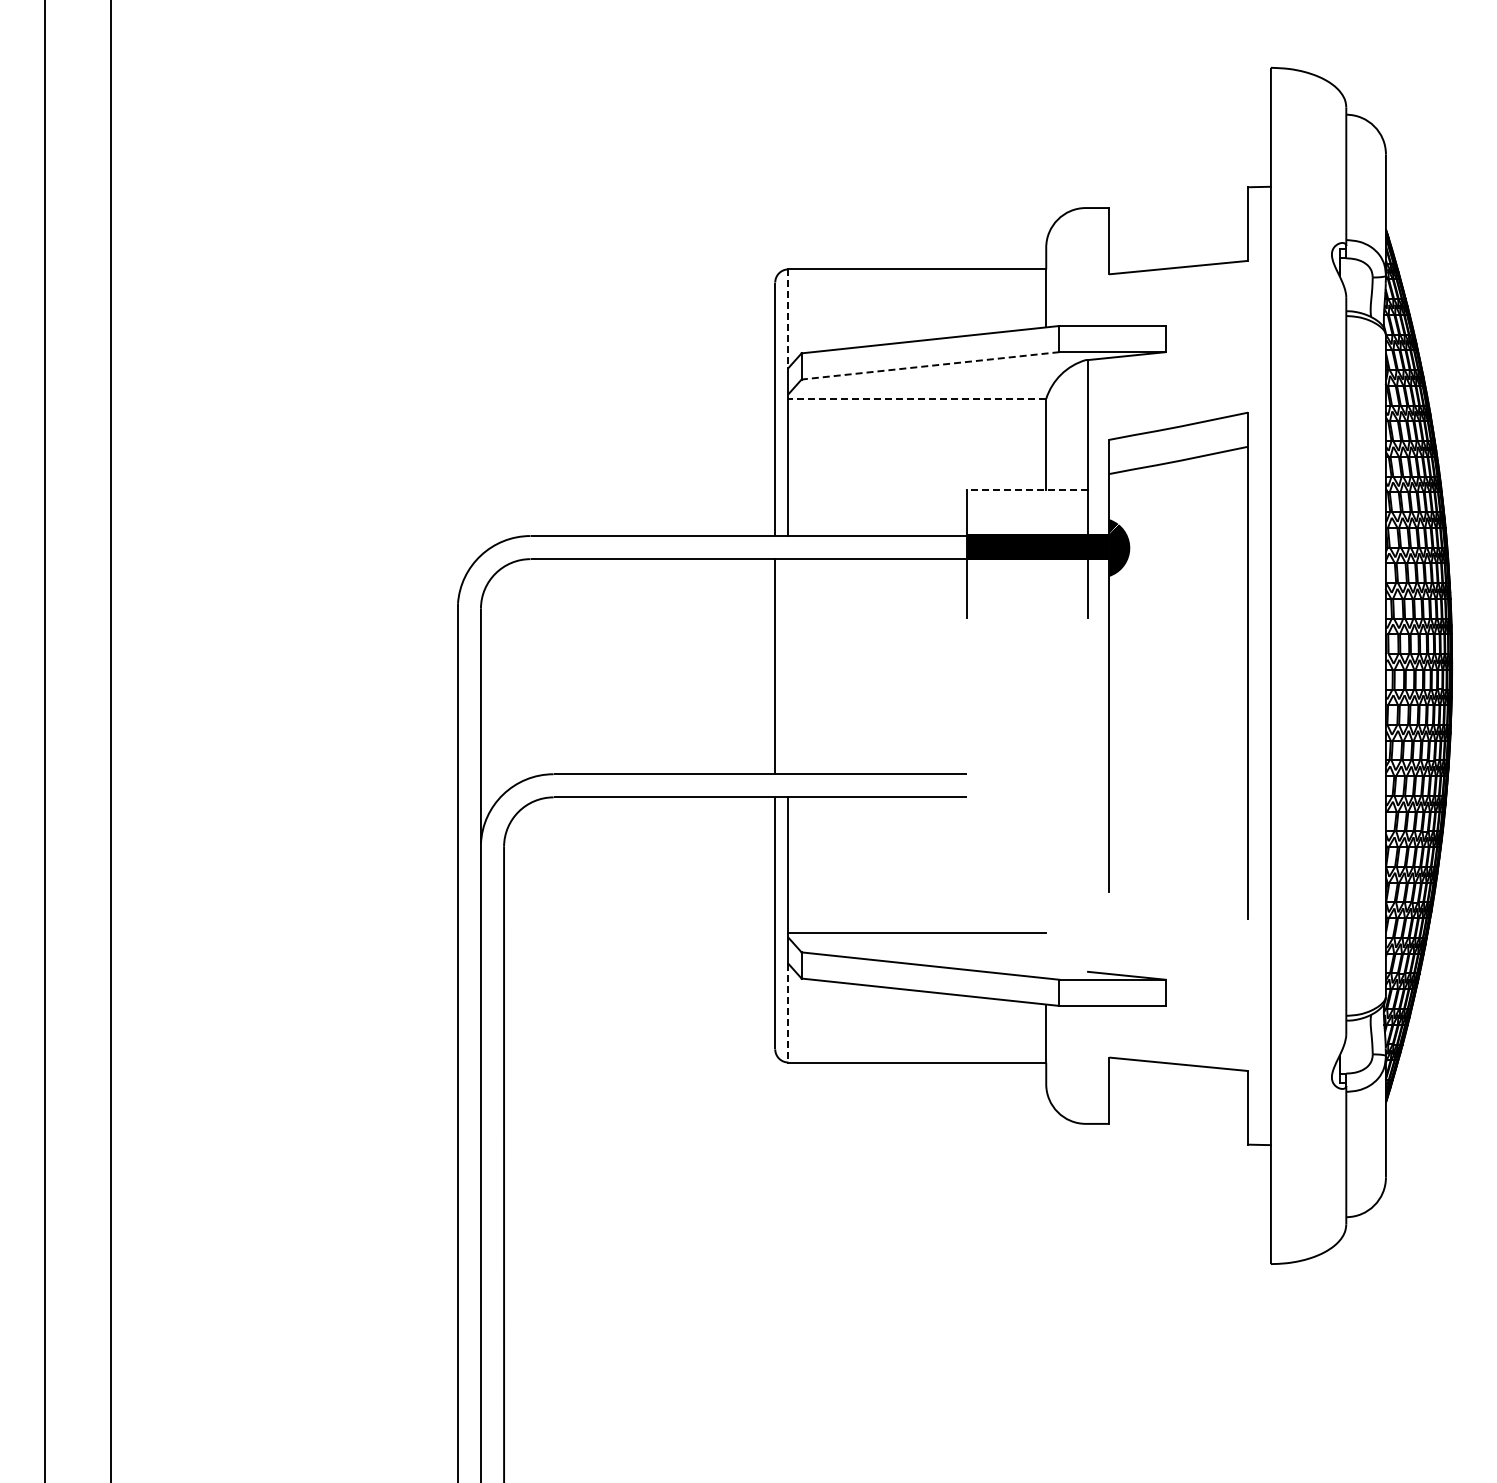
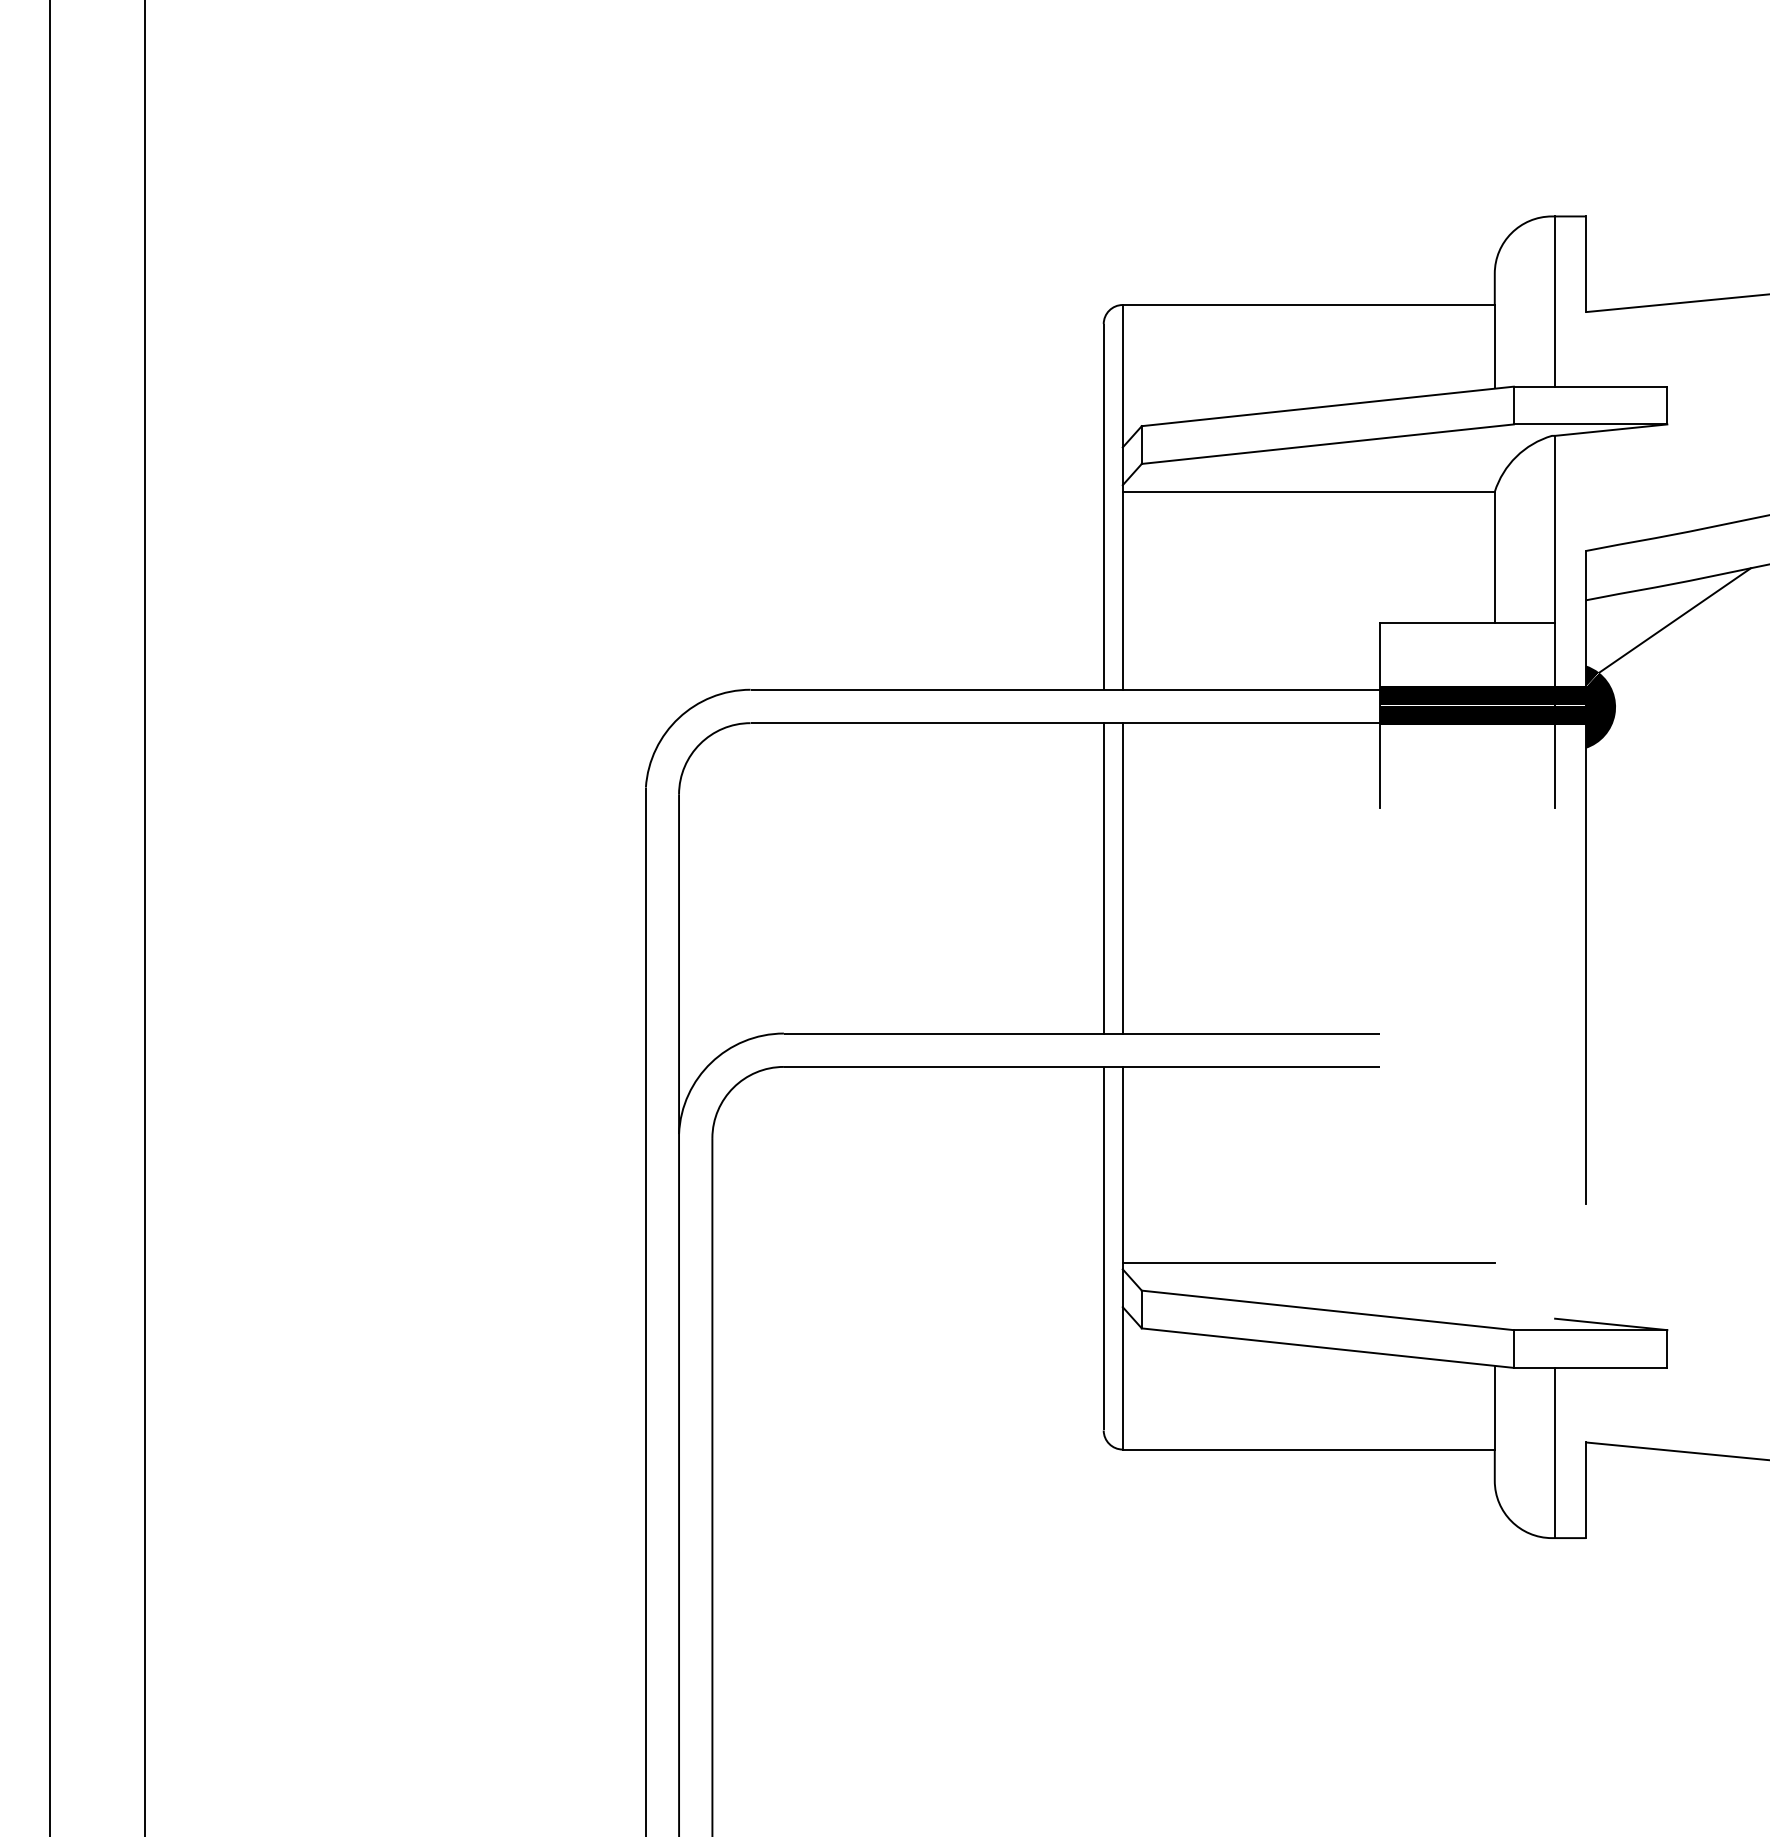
line: (1088, 266) -> (1555, 300), added
line: (788, 319) -> (1122, 377), dashed -> solid
line: (930, 365) -> (1327, 443), dashed -> solid
line: (917, 398) -> (1309, 491), dashed -> solid
line: (1170, 487) -> (1674, 619), added
line: (1027, 489) -> (1467, 622), dashed -> solid
line: (788, 666) -> (1122, 878), added
line: (788, 1013) -> (1122, 1378), dashed -> solid
line: (1088, 1064) -> (1555, 1452), added

